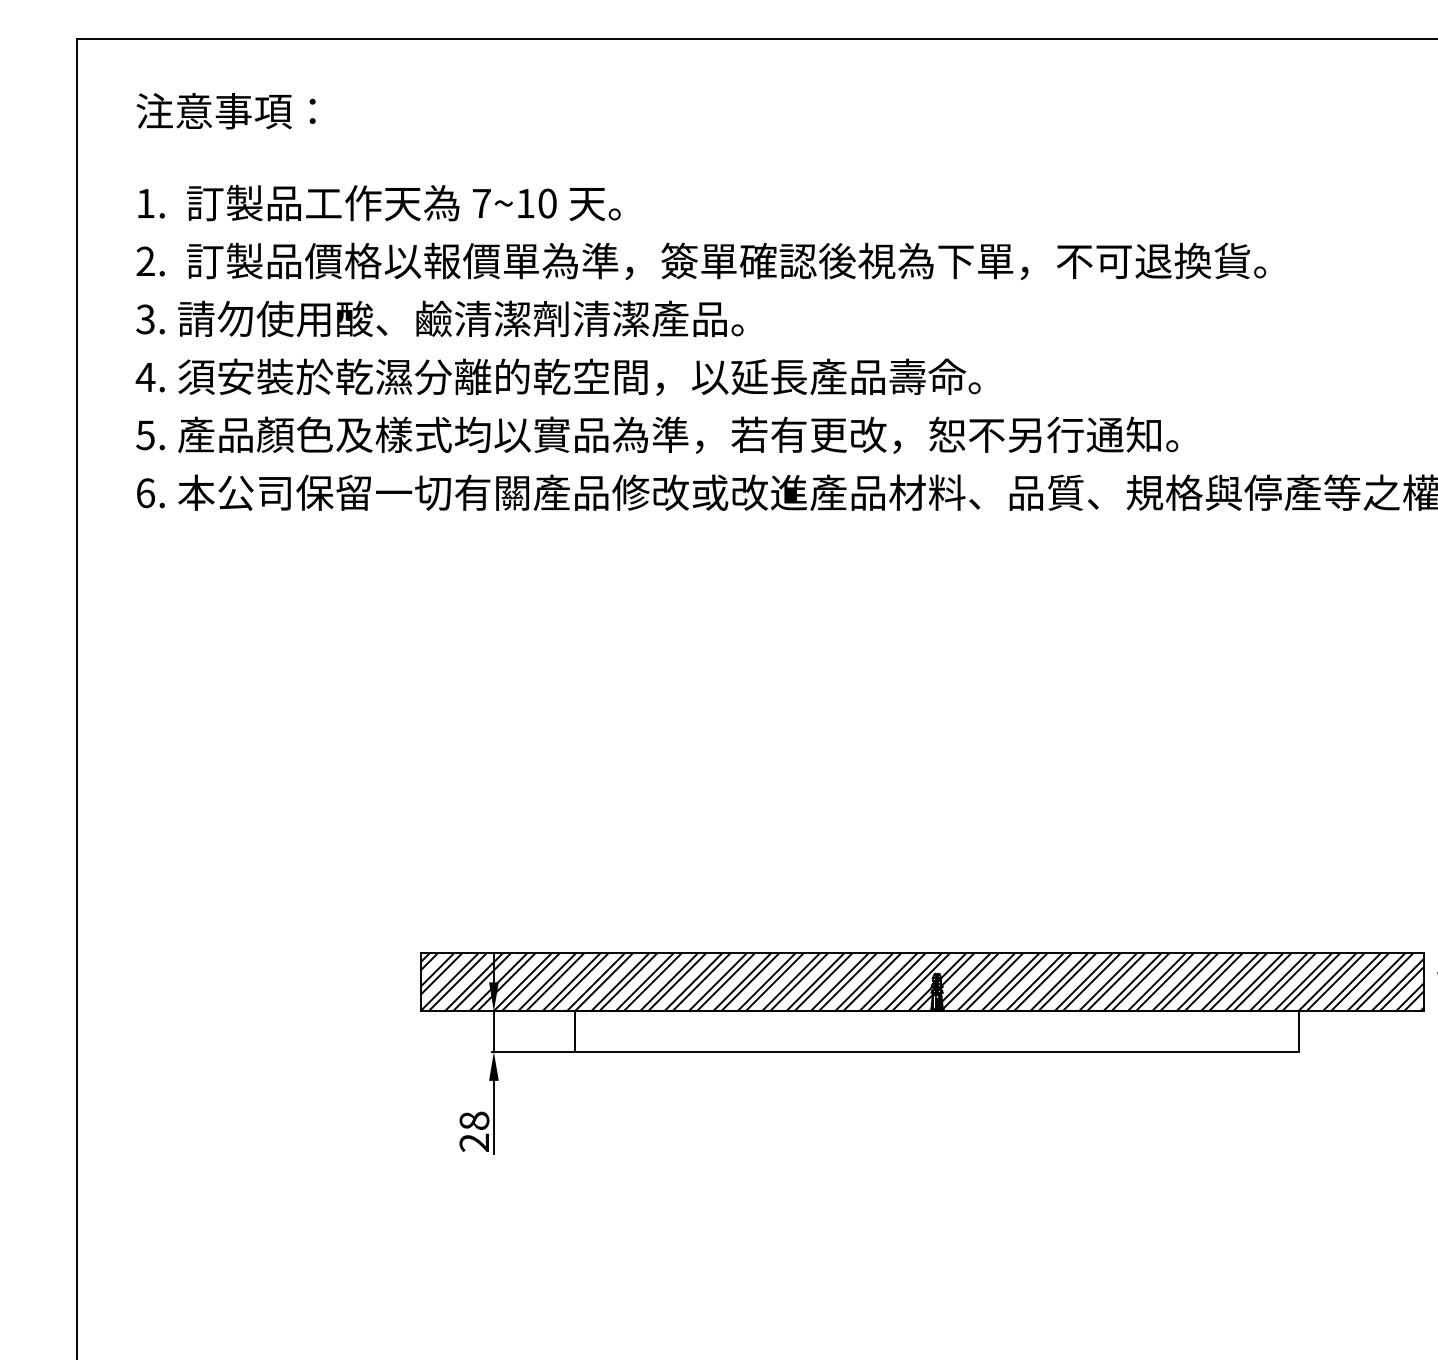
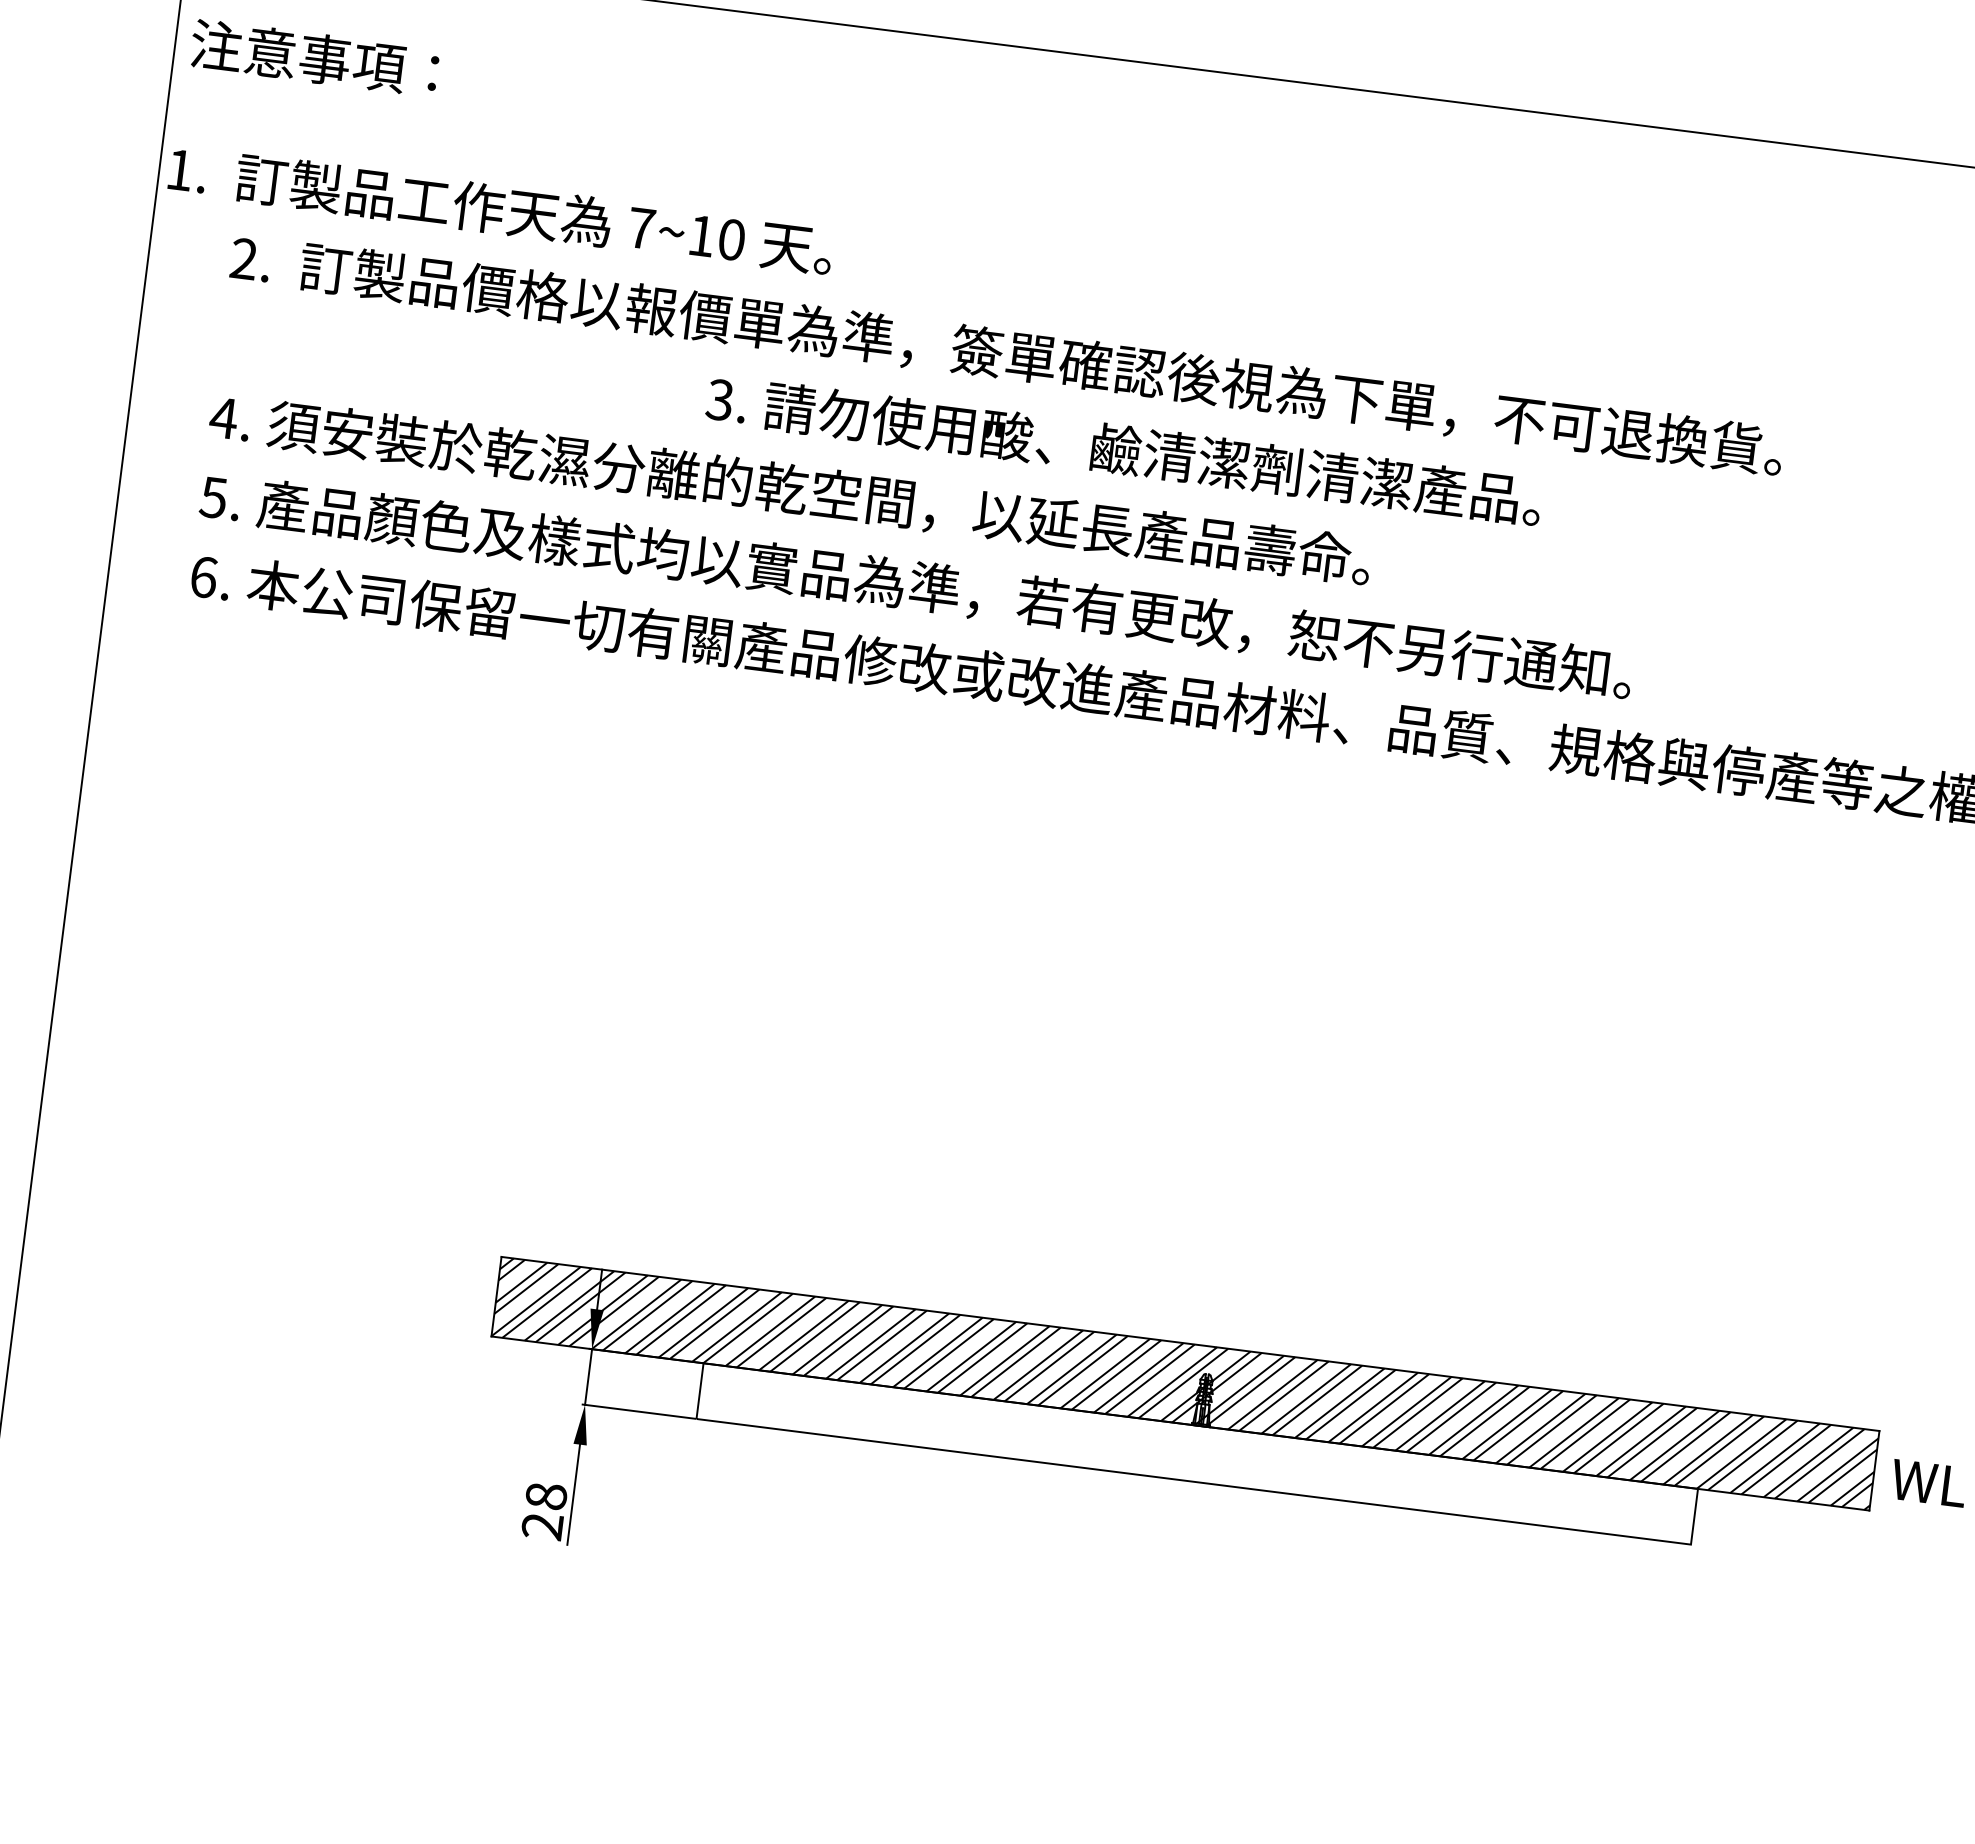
text: (225, 111) -> (313, 58), moved
text: (379, 203) -> (501, 210), moved
text: (439, 318) -> (1123, 449), moved

